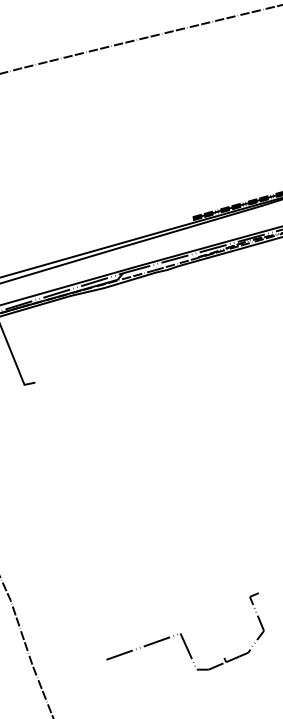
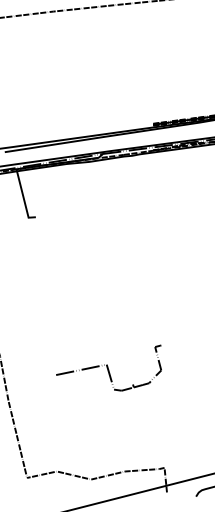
part: (183, 637) -> (108, 367), moved

